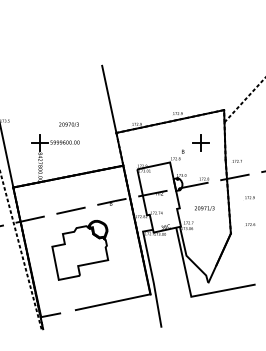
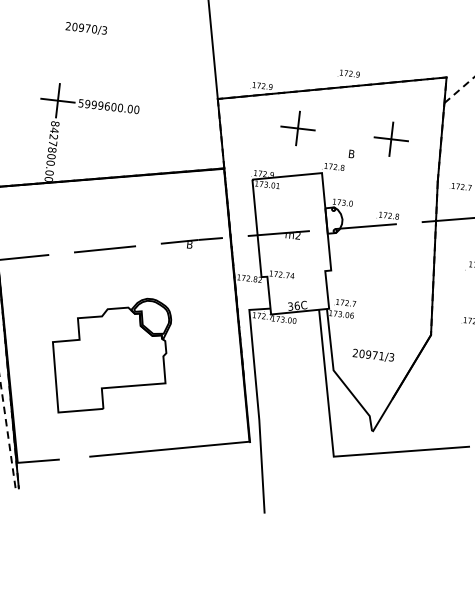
text: (68, 124) -> (85, 28), moved
part: (155, 142) -> (296, 128), added
text: (204, 208) -> (373, 355), moved
part: (80, 250) -> (110, 356), moved

